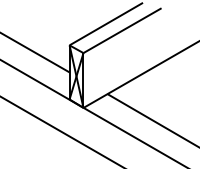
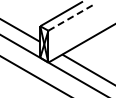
line: (123, 30) -> (71, 17), solid -> dashed

